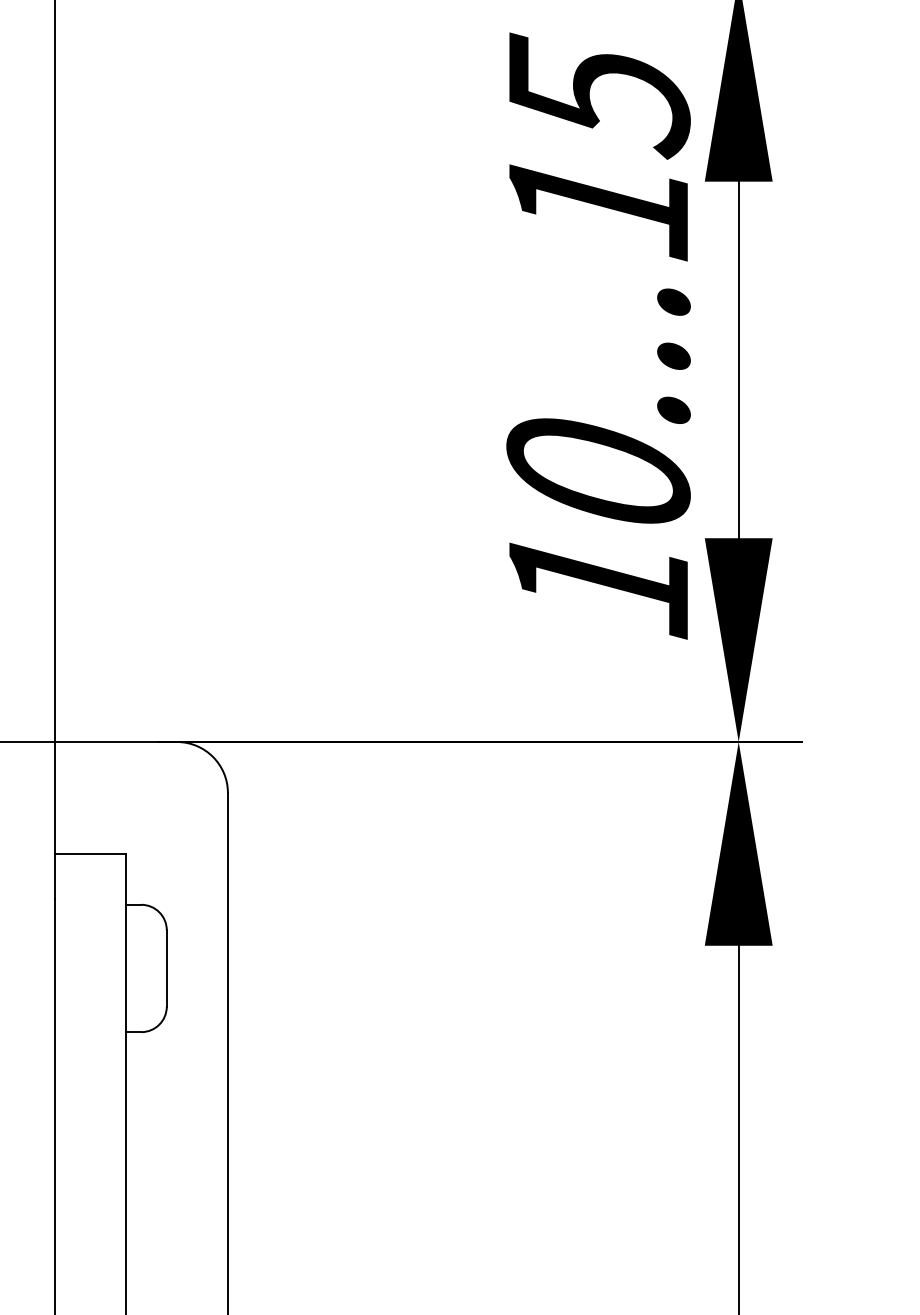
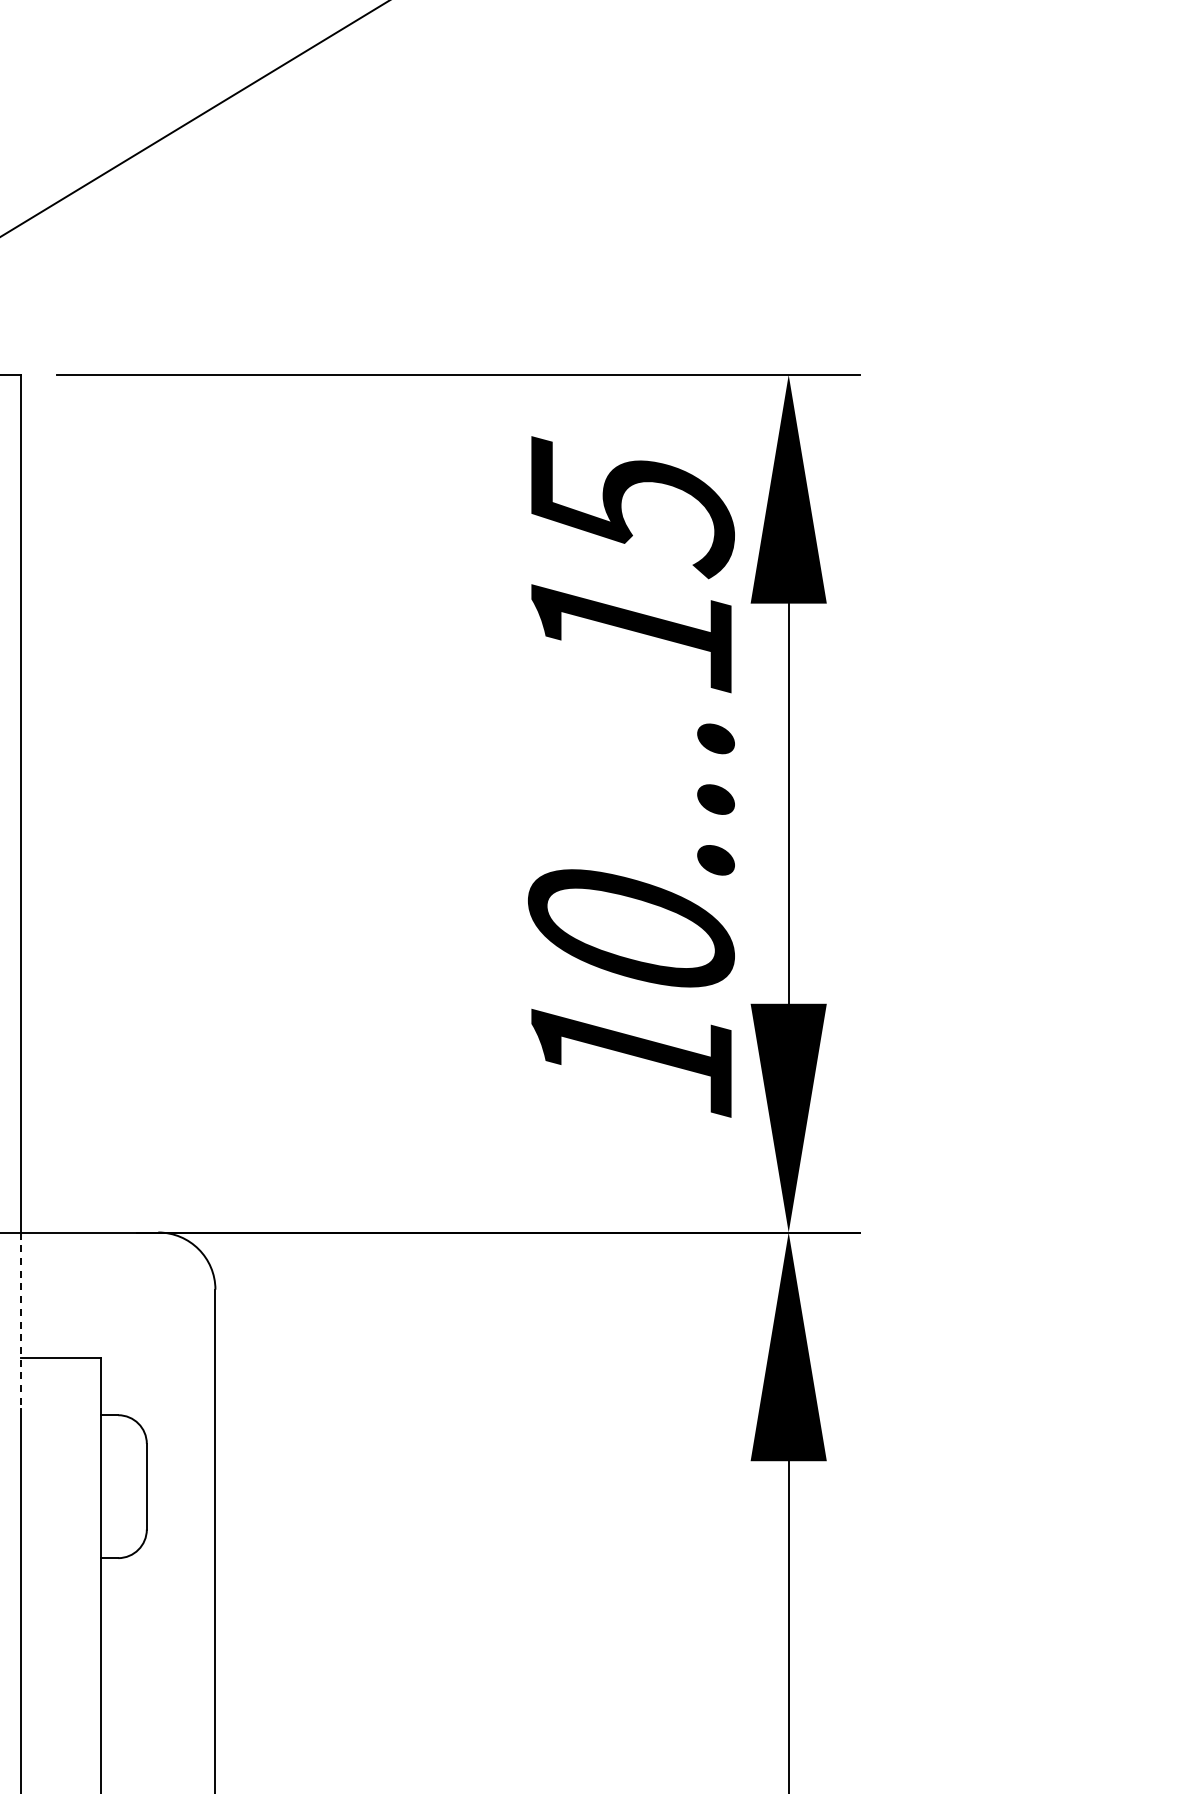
line: (55, 821) -> (21, 1321), solid -> dashed

